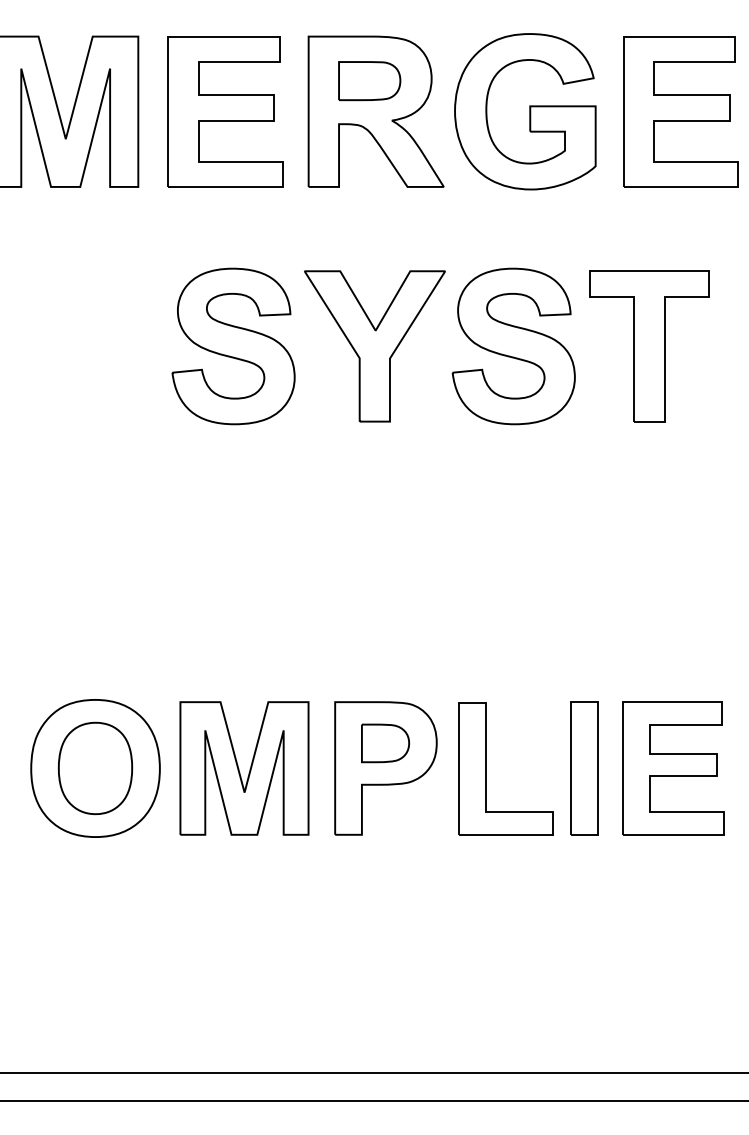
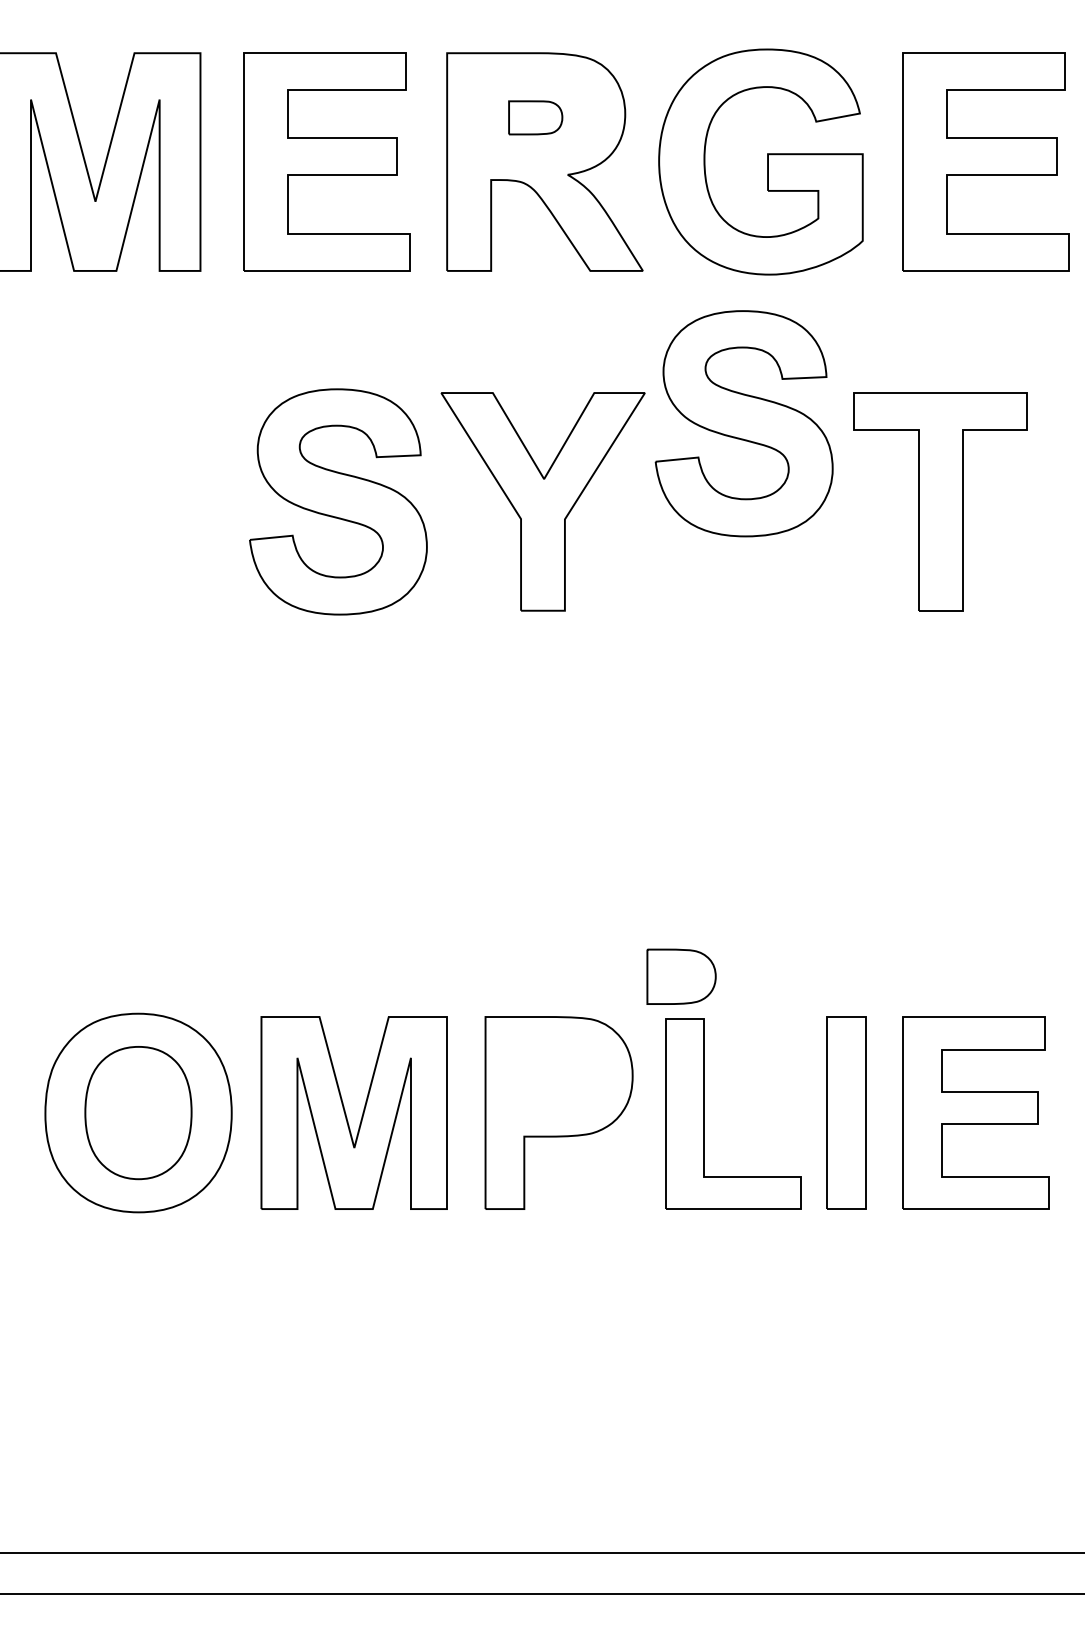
part: (369, 81) -> (535, 118), size x0.6
part: (513, 346) -> (743, 423), moved
part: (385, 743) -> (681, 976), moved

